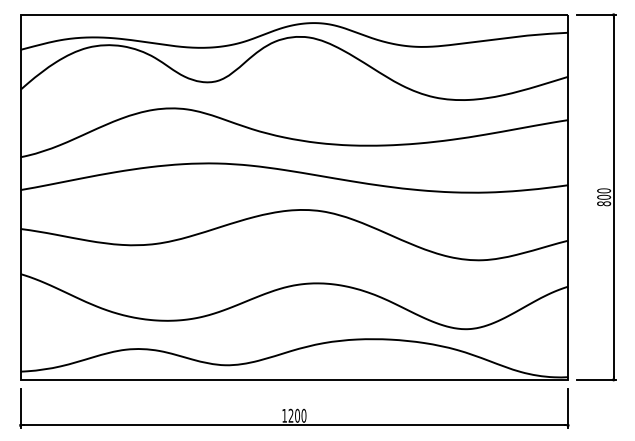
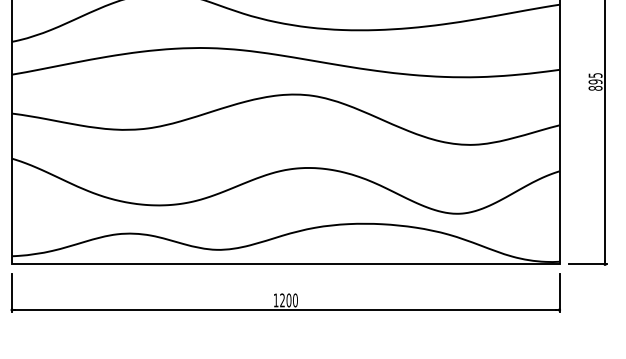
text: (604, 193) -> (595, 78), 800 -> 895

